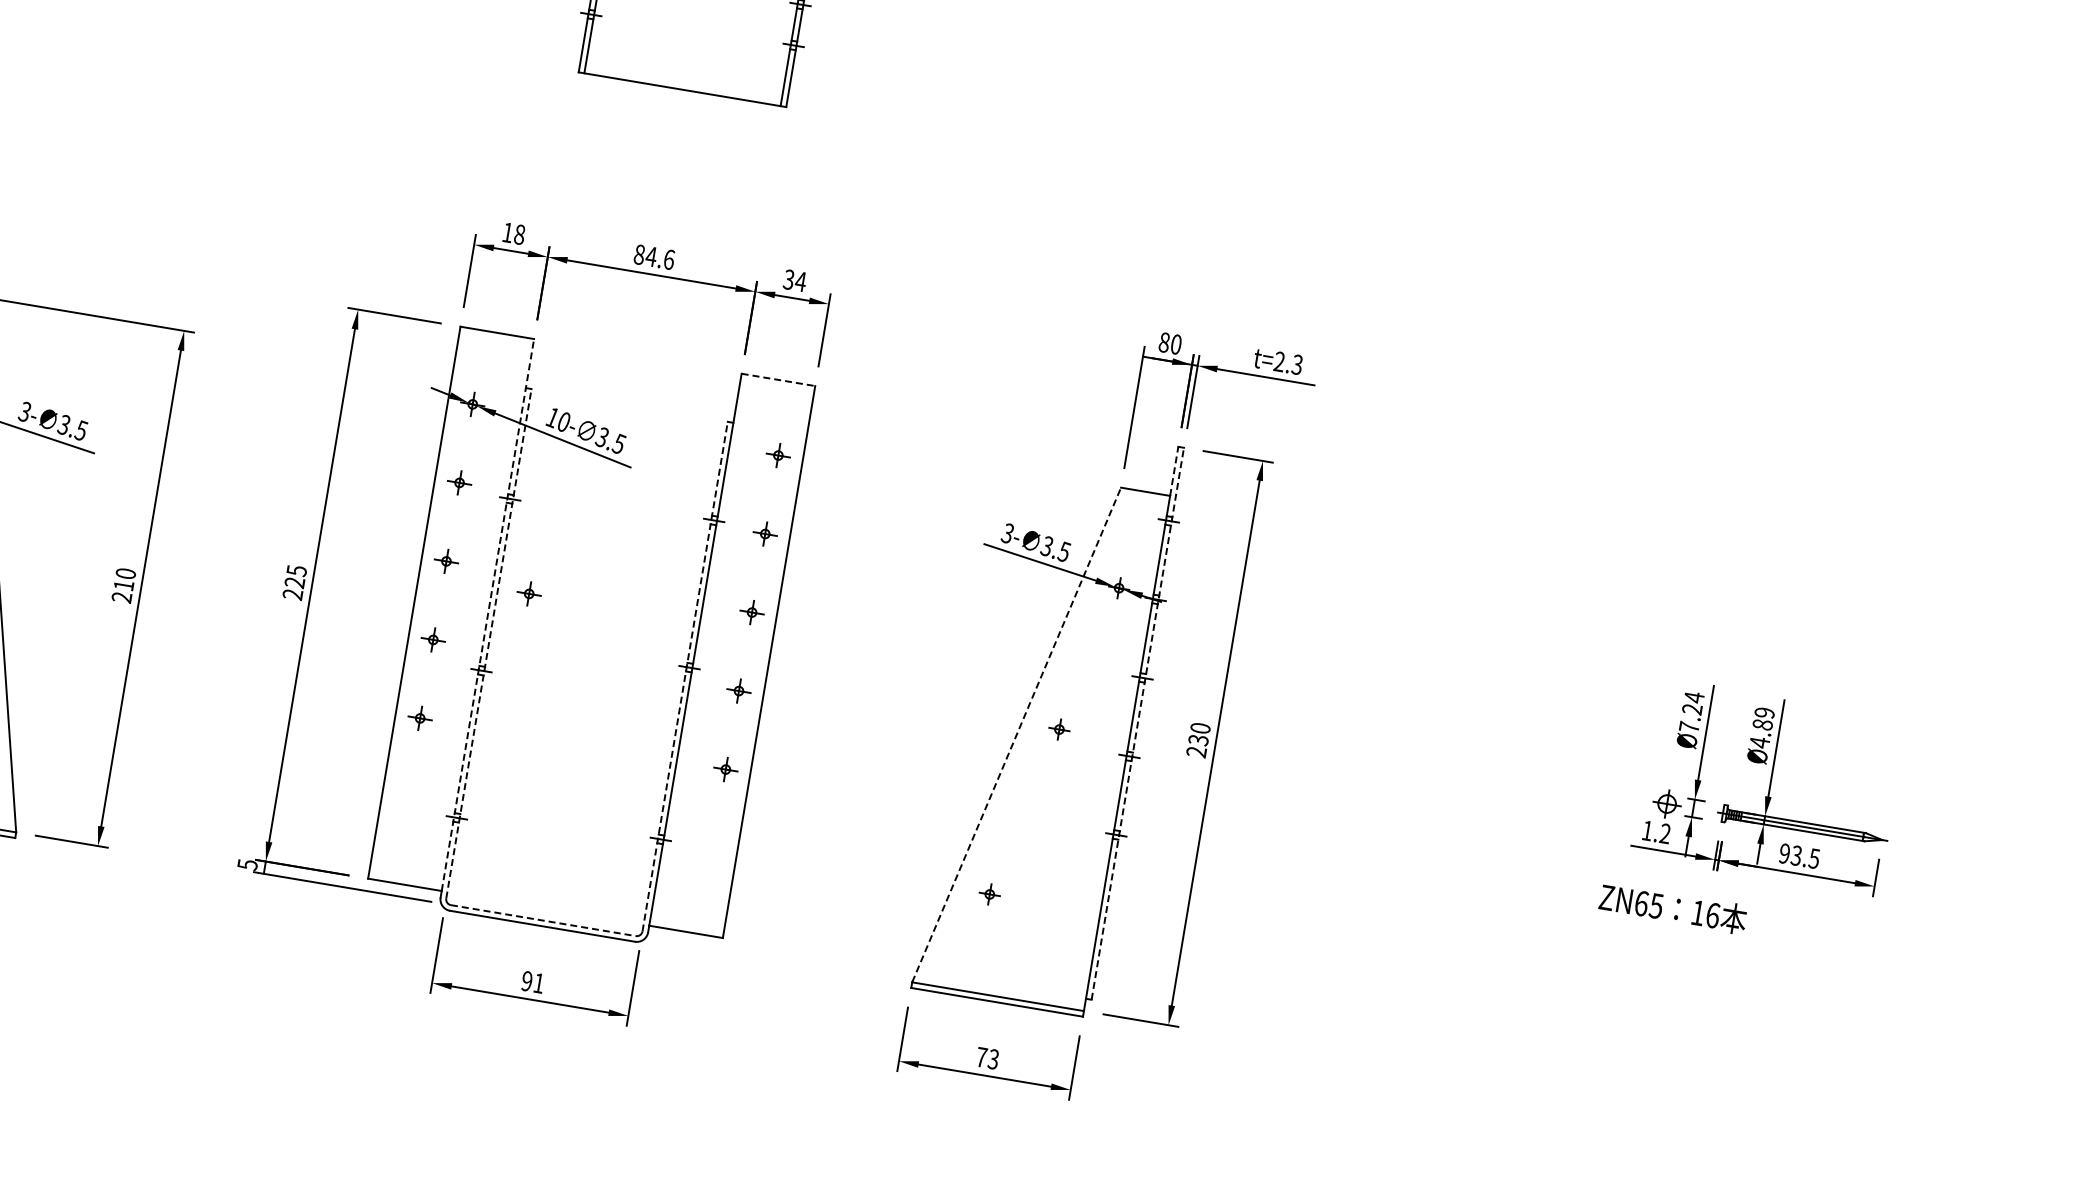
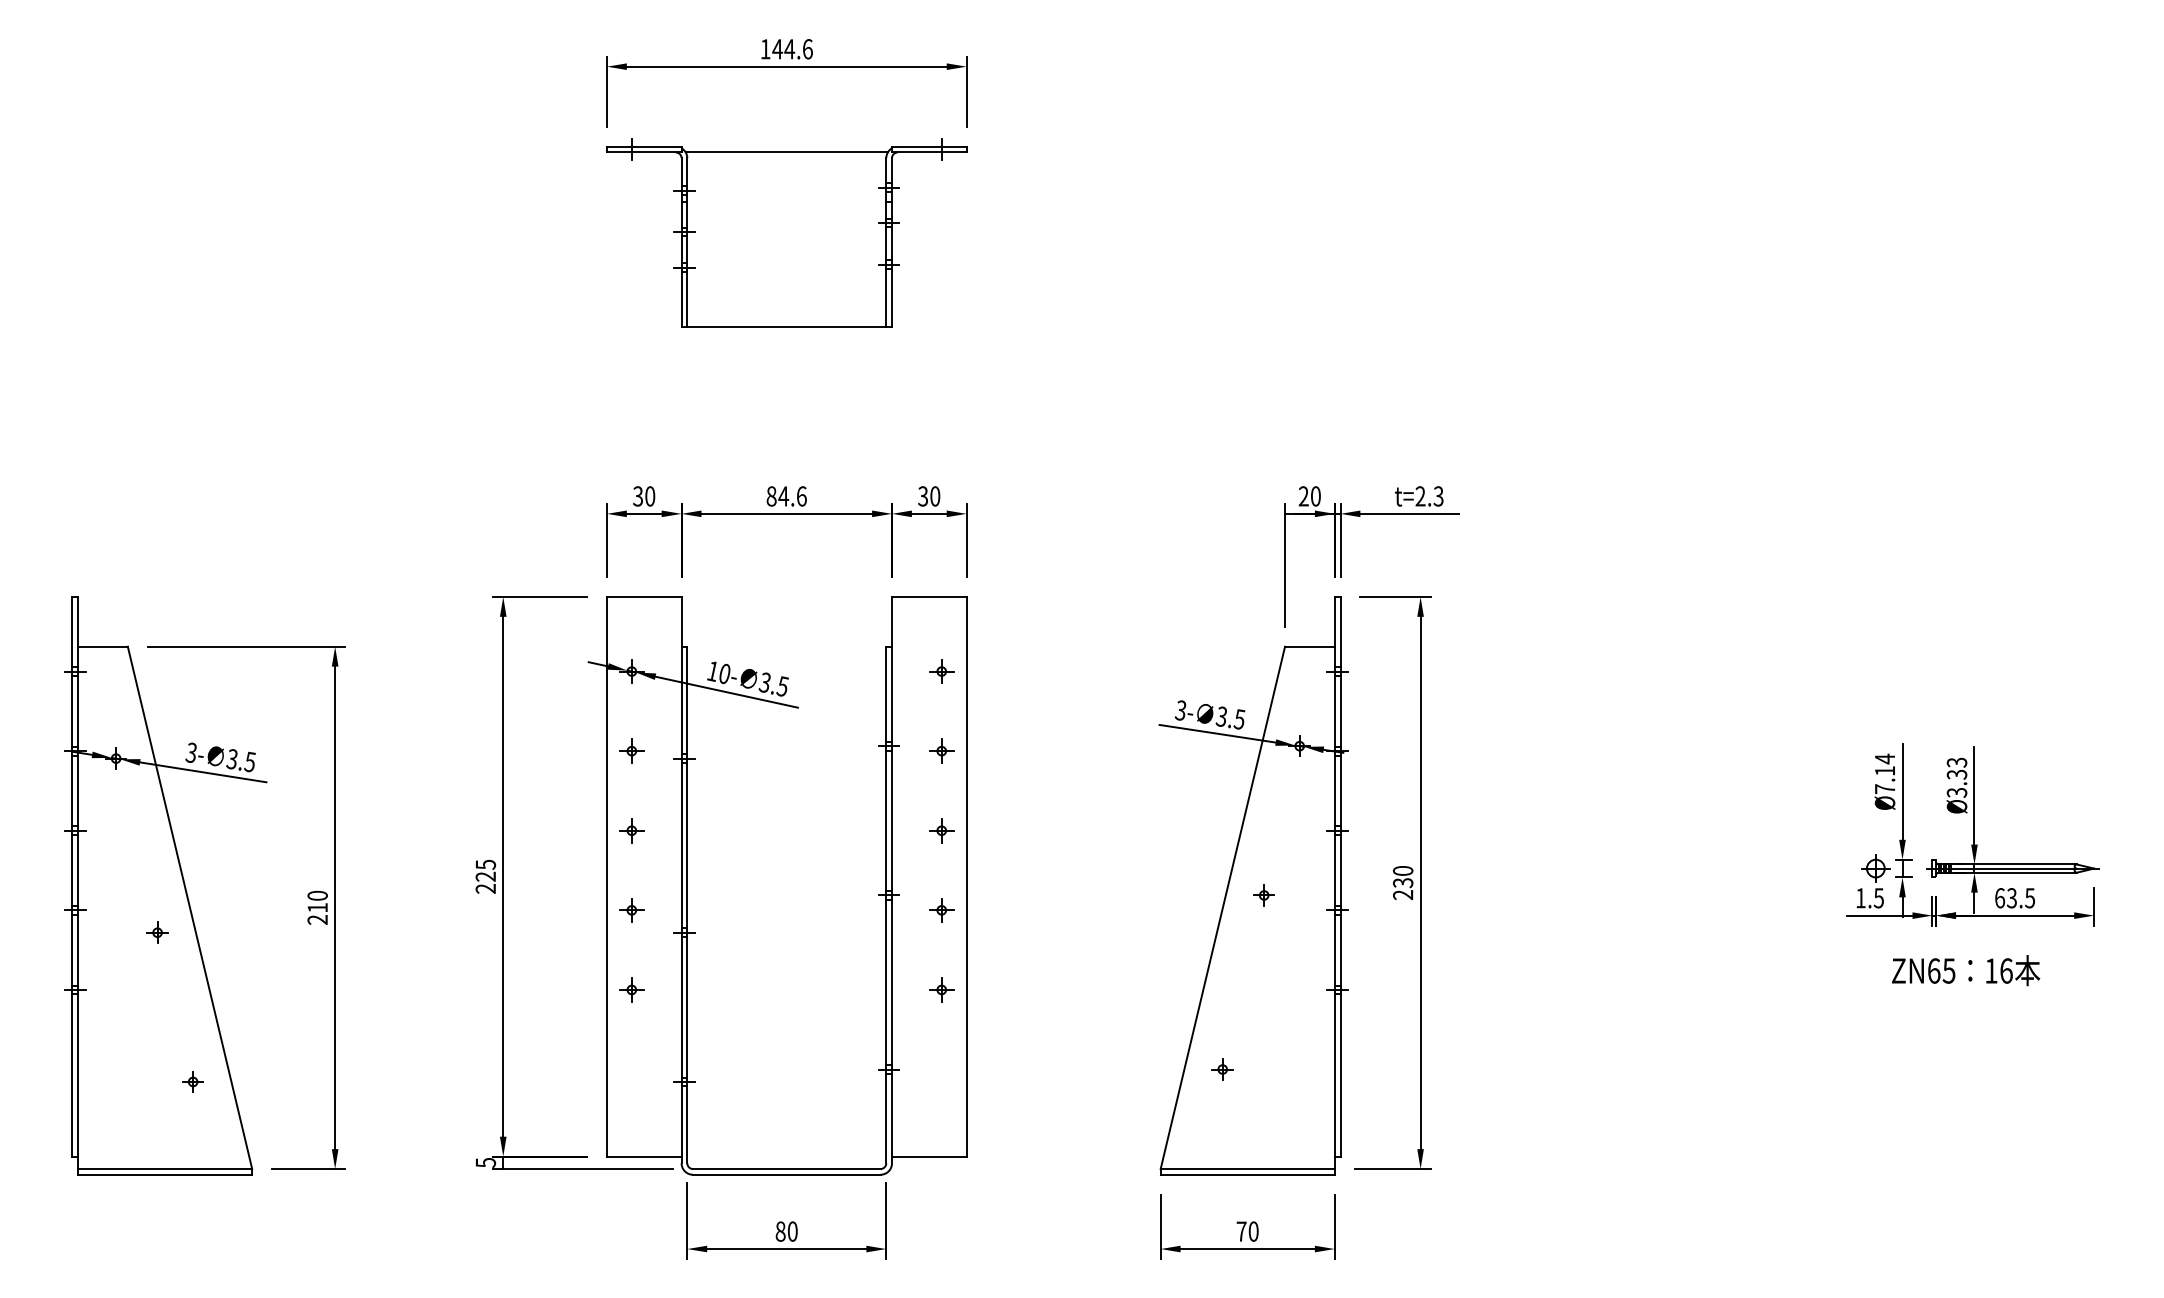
text: (514, 233) -> (644, 496), 18 -> 30
text: (800, 281) -> (934, 496), 34 -> 30
text: (1164, 342) -> (1303, 496), 80 -> 20
line: (778, 379) -> (929, 596), dashed -> solid
line: (1174, 470) -> (1334, 621), dashed -> solid
part: (529, 593) -> (718, 848), removed
line: (487, 614) -> (681, 876), dashed -> solid
line: (489, 643) -> (687, 904), dashed -> solid
line: (685, 676) -> (886, 904), dashed -> solid
text: (1691, 709) -> (1884, 771), Ø7.24 -> Ø7.14
line: (1137, 723) -> (1340, 876), dashed -> solid
text: (1761, 727) -> (1956, 777), Ø4.89 -> Ø3.33
line: (1016, 734) -> (1222, 907), dashed -> solid
text: (1664, 833) -> (1878, 898), 1.2 -> 1.5
text: (1785, 854) -> (2000, 898), 93.5 -> 63.5
text: (1673, 908) -> (1966, 970), moved
line: (543, 921) -> (786, 1169), dashed -> solid
text: (532, 982) -> (786, 1231), 91 -> 80
text: (993, 1059) -> (1253, 1231), 73 -> 70

